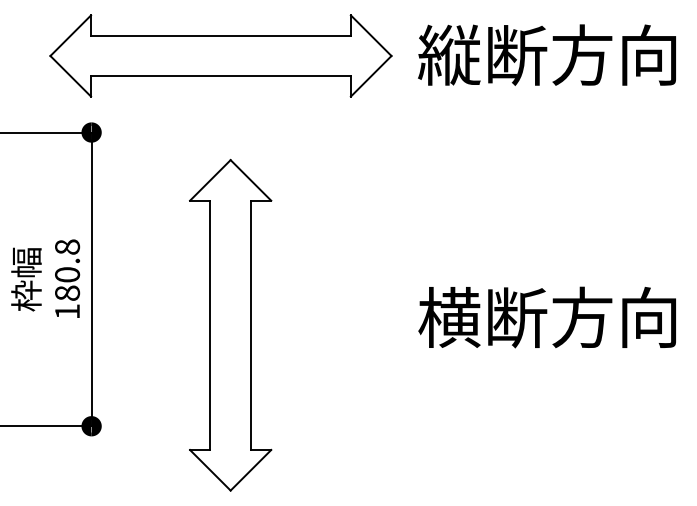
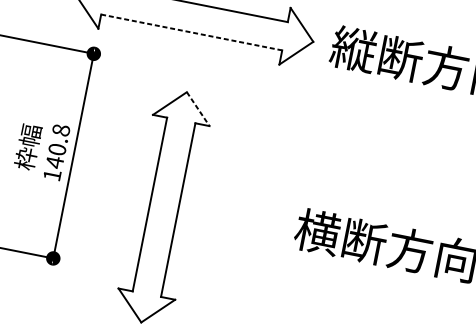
line: (220, 76) -> (191, 32), solid -> dashed
line: (250, 180) -> (197, 109), solid -> dashed
text: (67, 293) -> (54, 162), 180.8 -> 140.8

